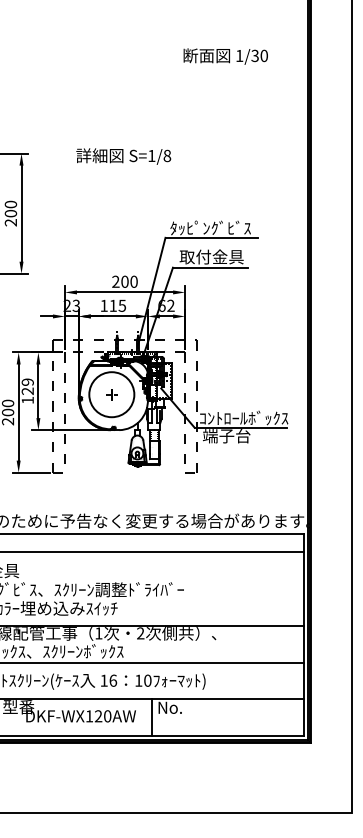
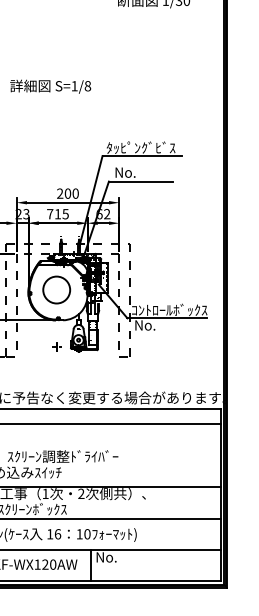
text: (123, 156) -> (50, 86), moved
text: (211, 256) -> (141, 172), 取付金具 -> No.
text: (103, 305) -> (49, 213), 115 -> 715
circle: (111, 394) -> (56, 289), size x0.7
part: (111, 394) -> (56, 347), moved
text: (226, 436) -> (154, 325), 端子台 -> No.

